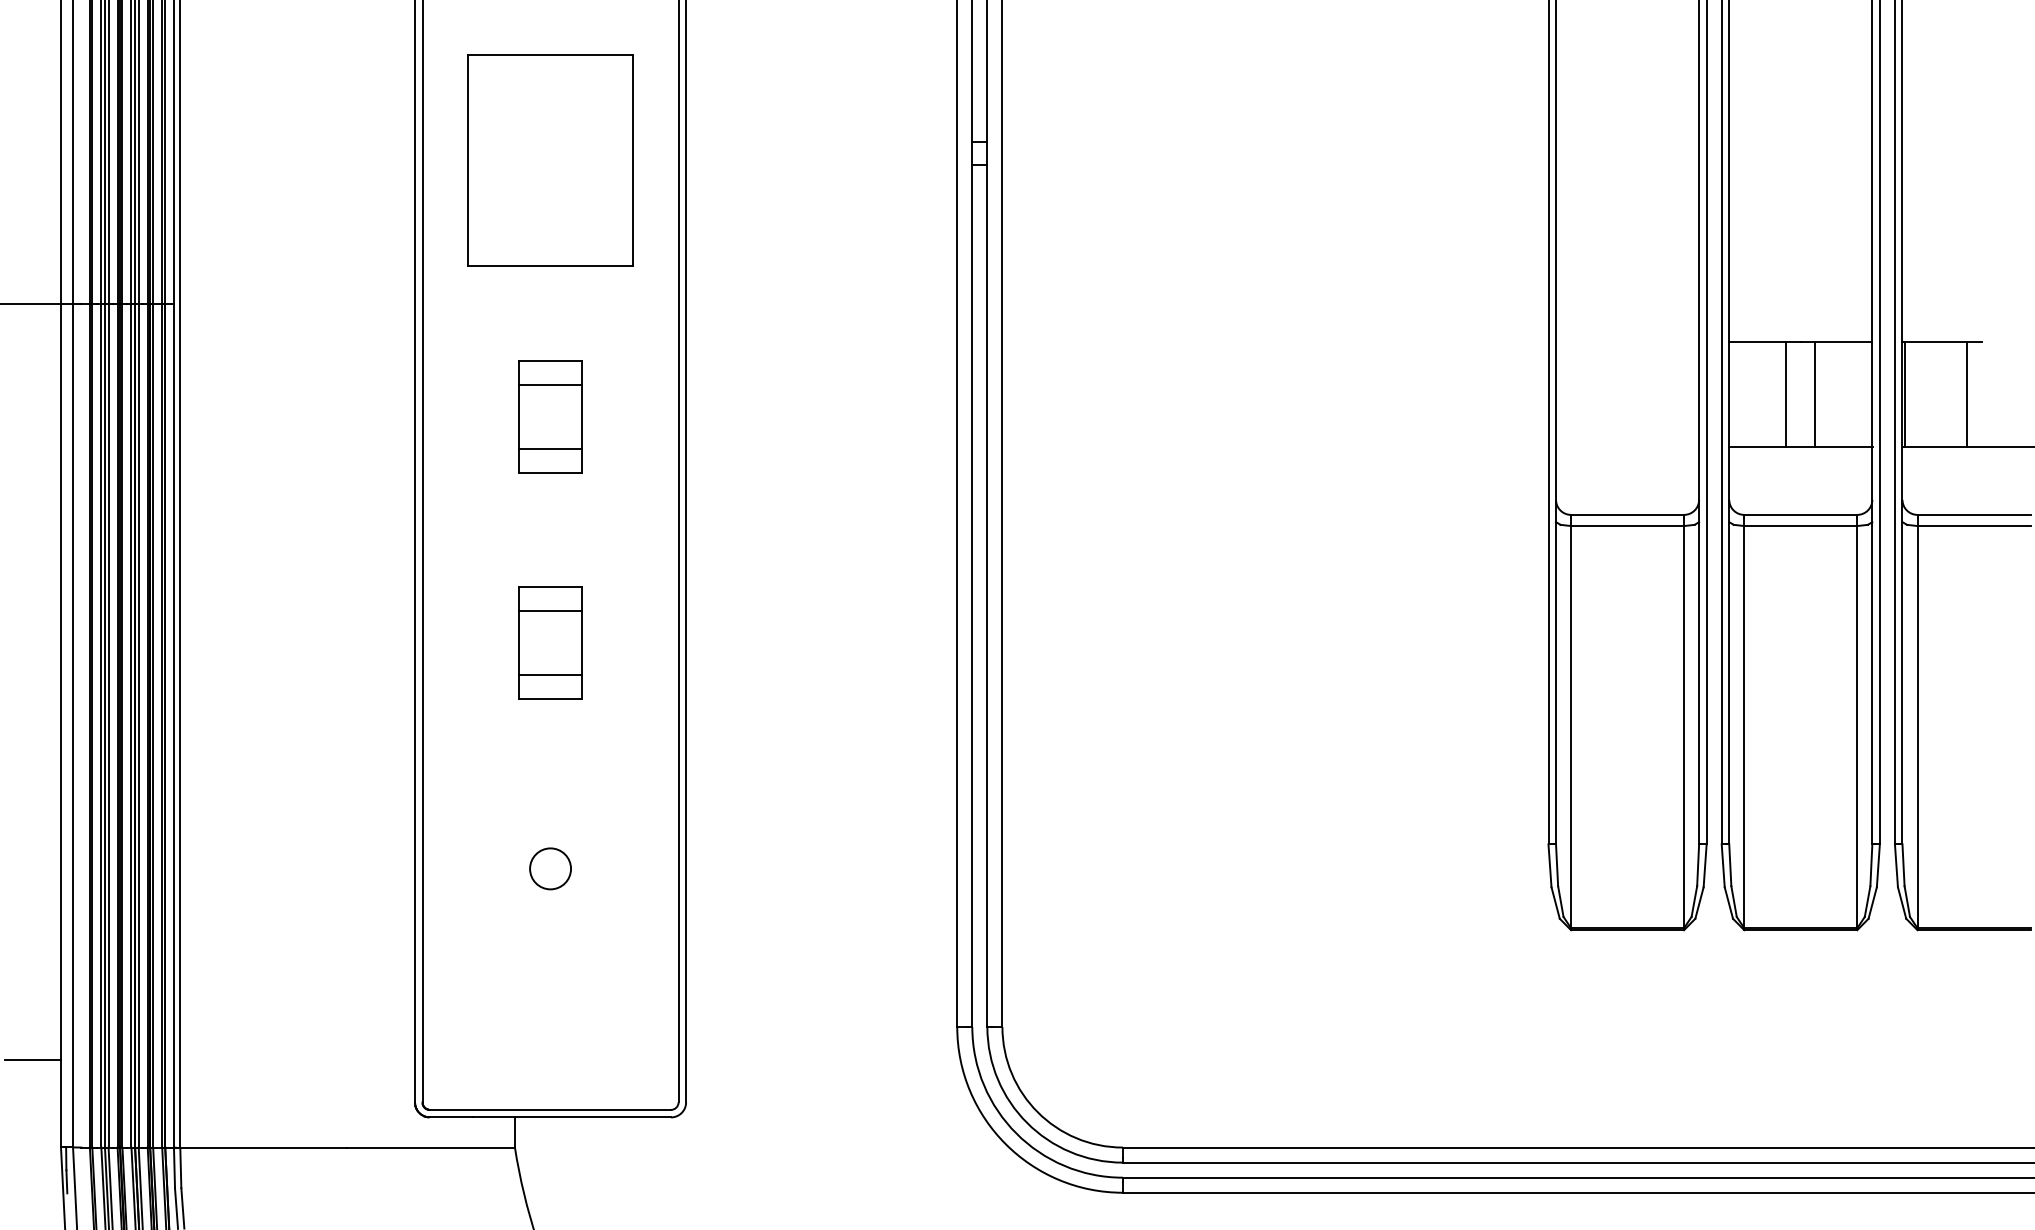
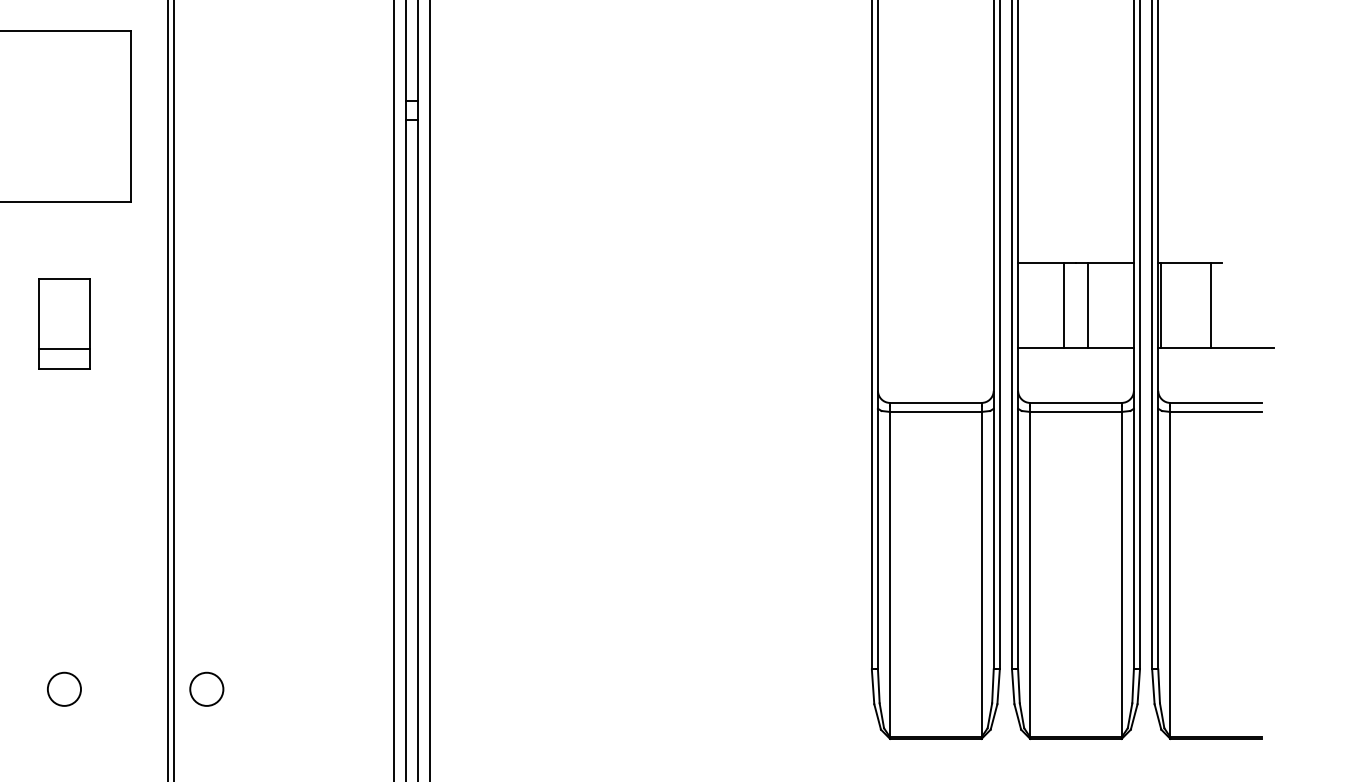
line: (550, 385) -> (64, 298), removed
part: (550, 642) -> (64, 506), removed
circle: (726, 868) -> (206, 689), added

